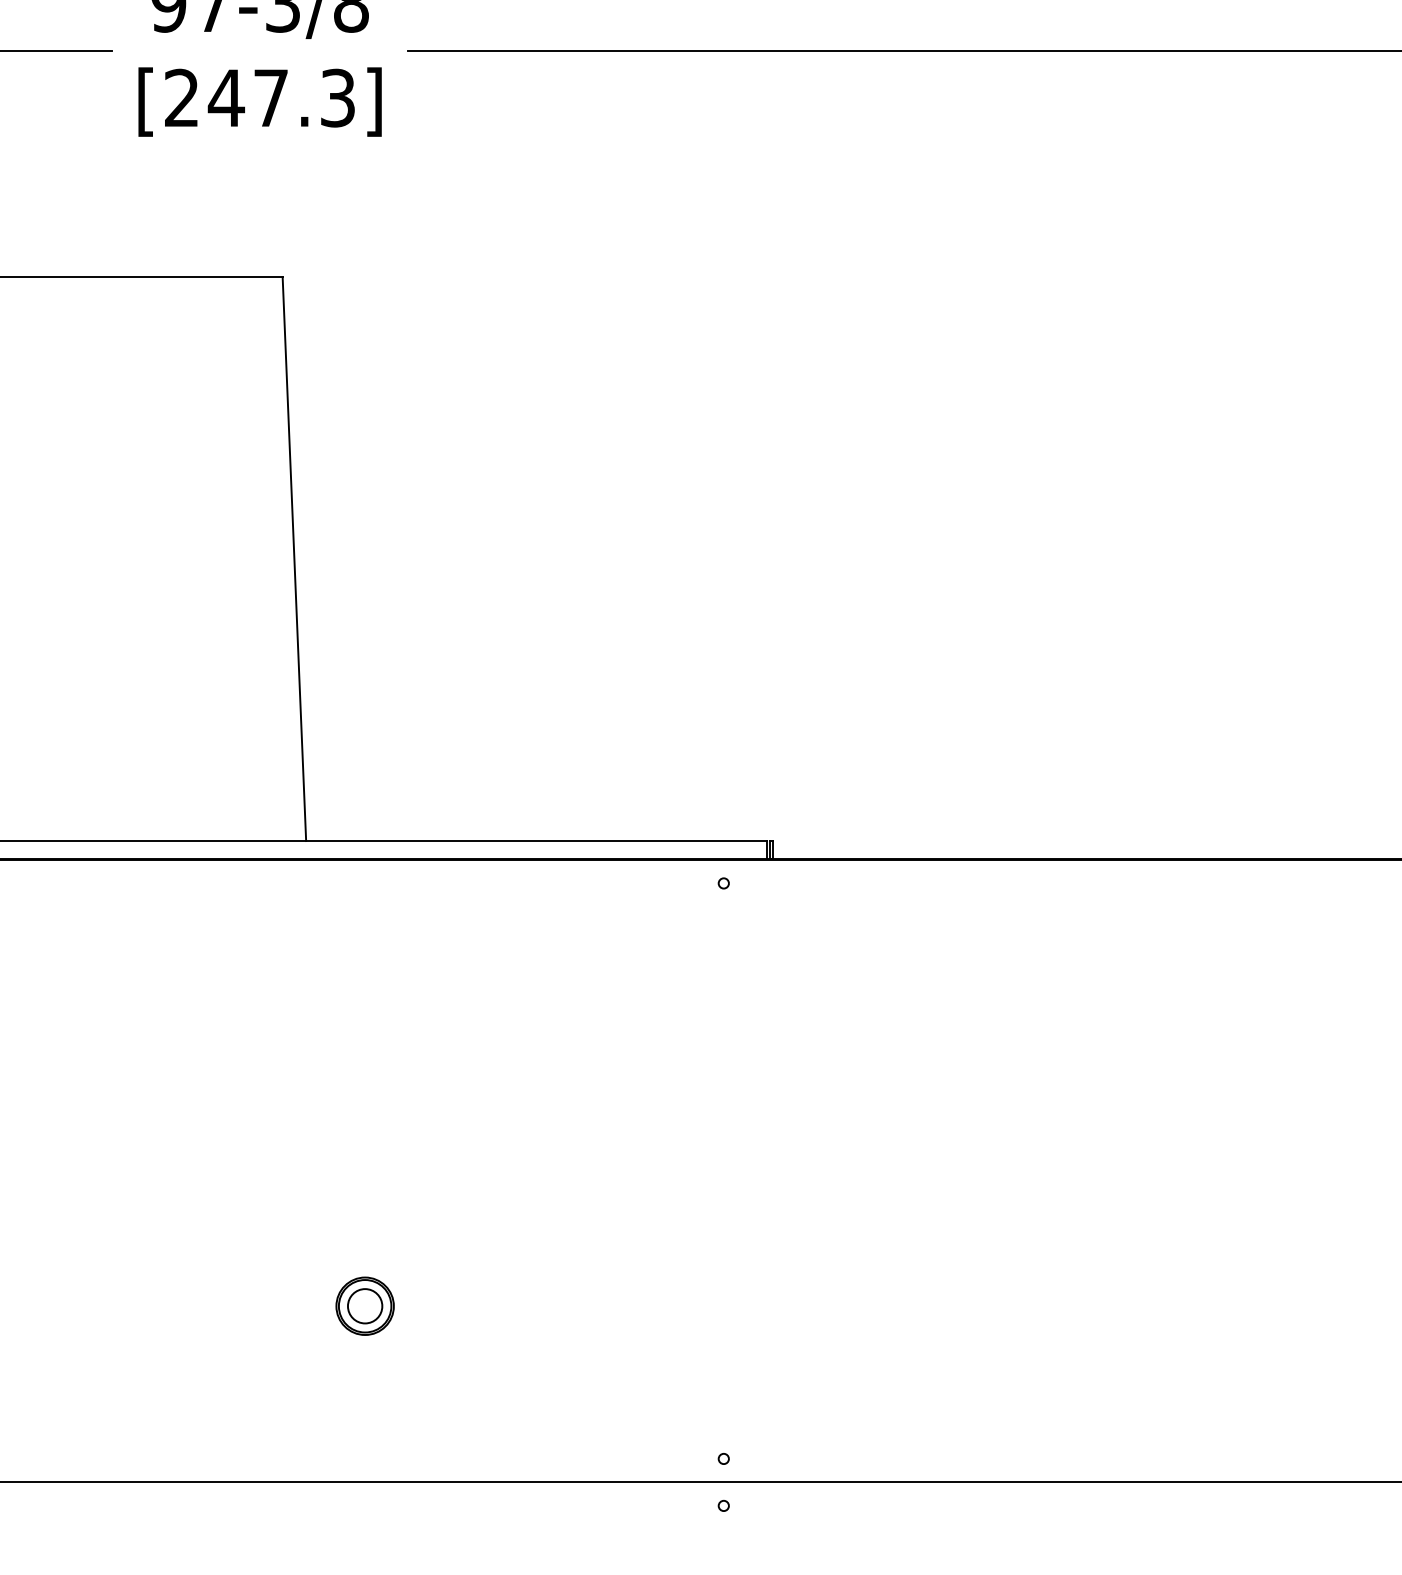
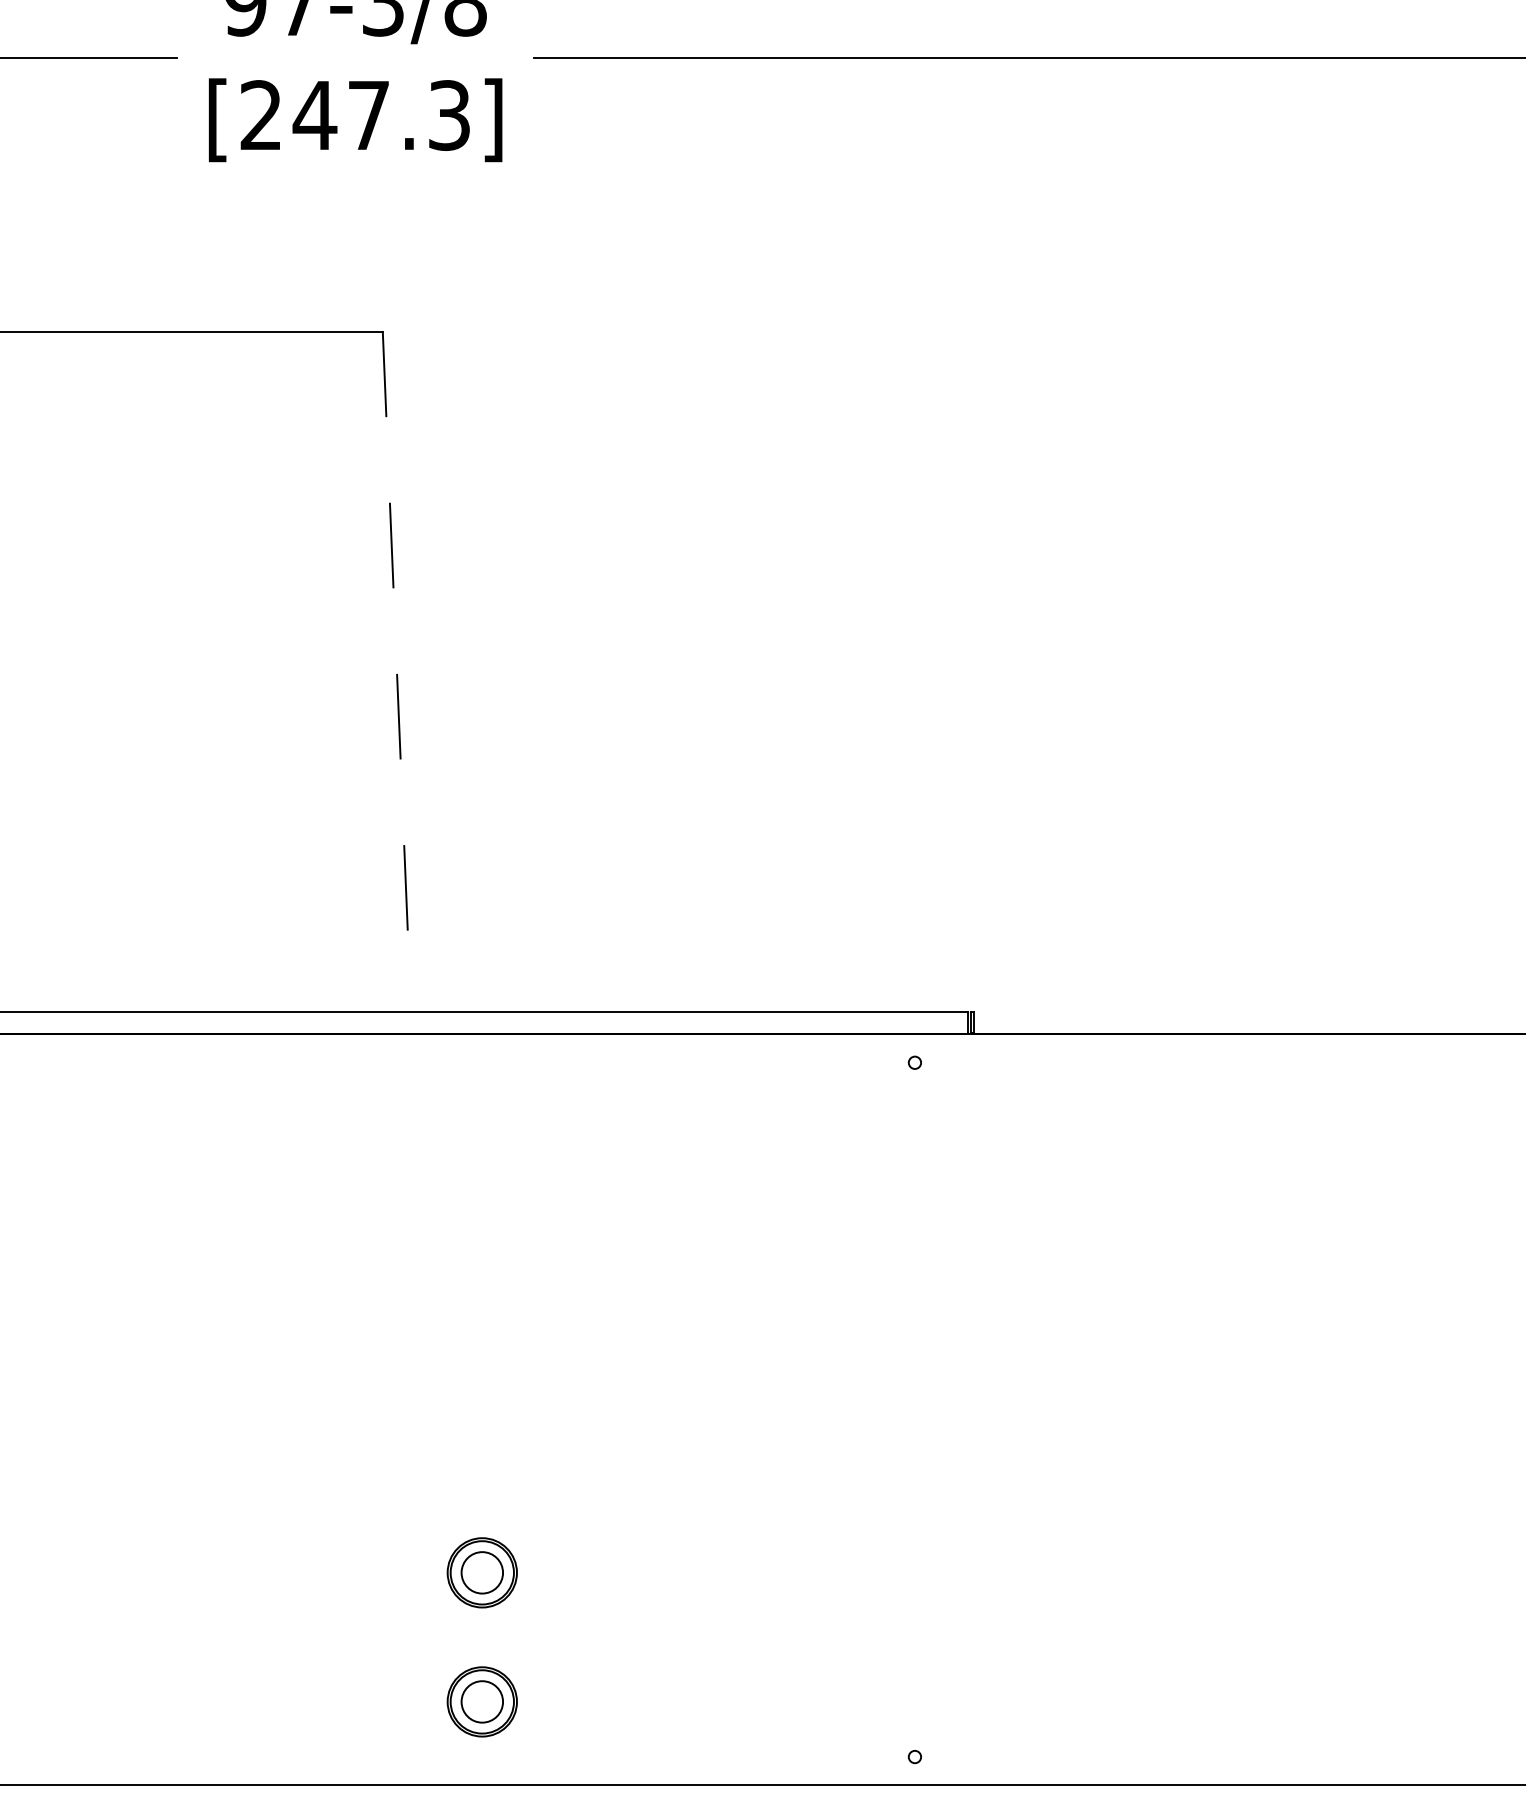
line: (294, 559) -> (397, 672), solid -> dashed
part: (364, 1412) -> (481, 1700), added

